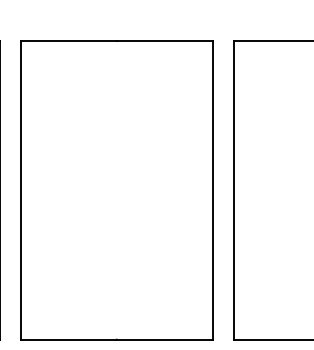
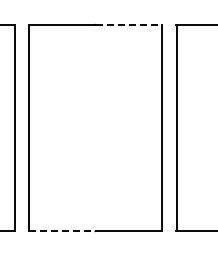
line: (166, 40) -> (129, 24), solid -> dashed
line: (68, 340) -> (62, 231), solid -> dashed

